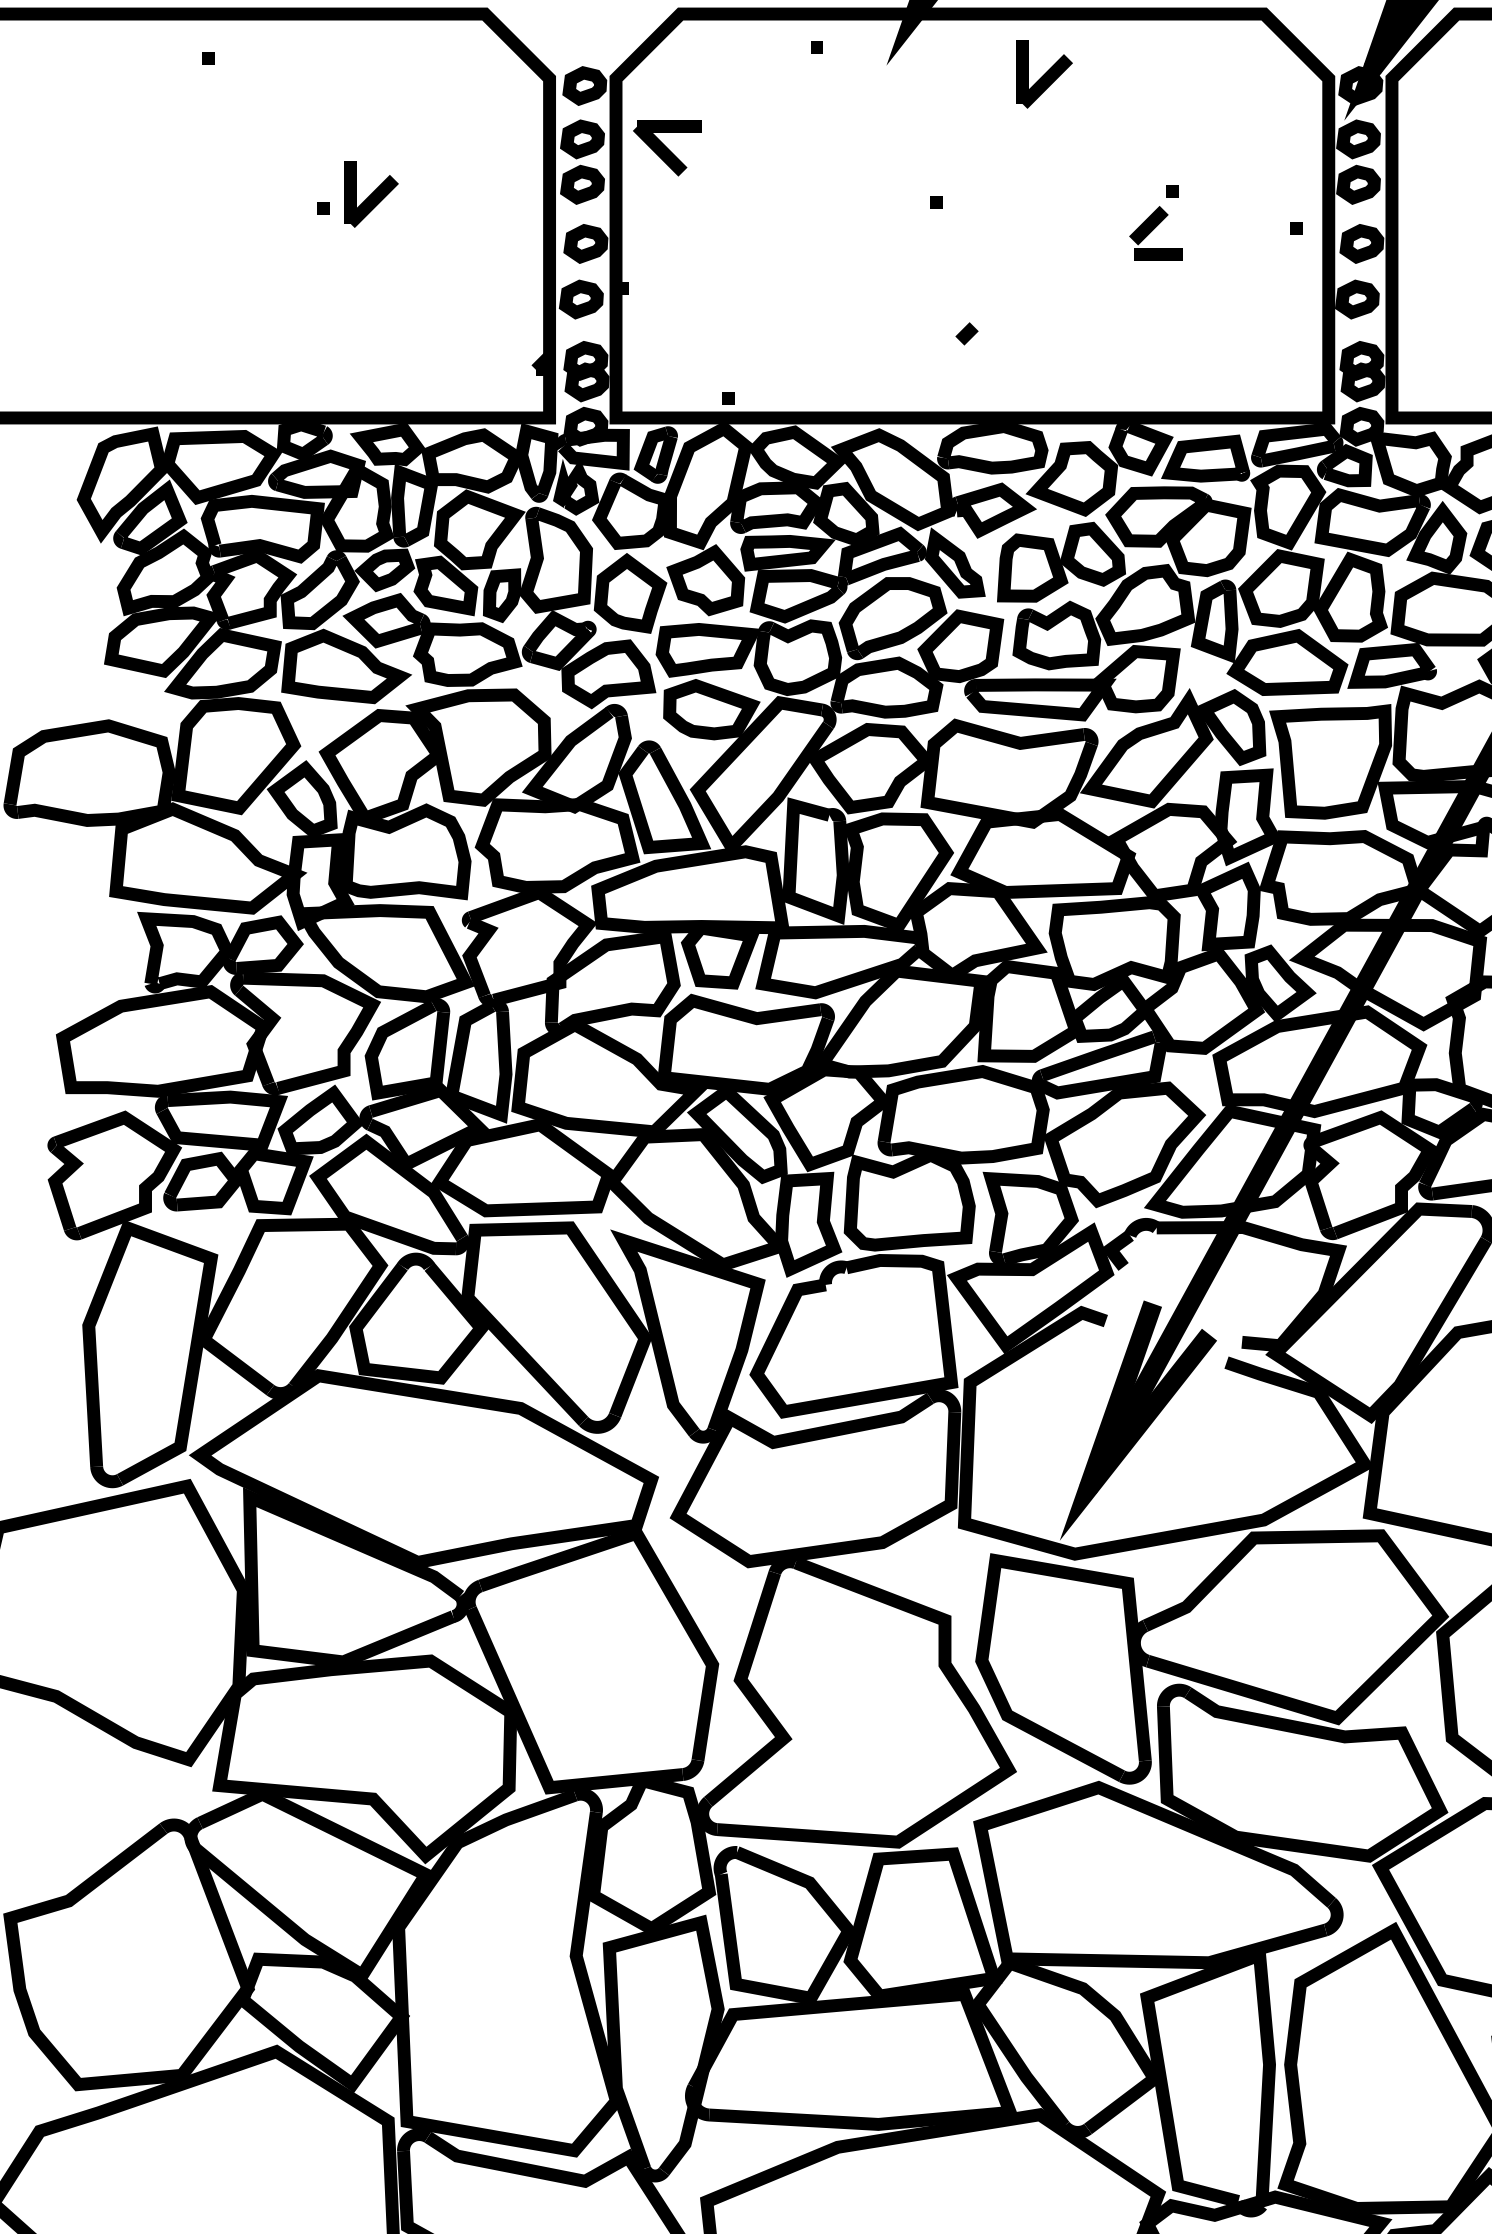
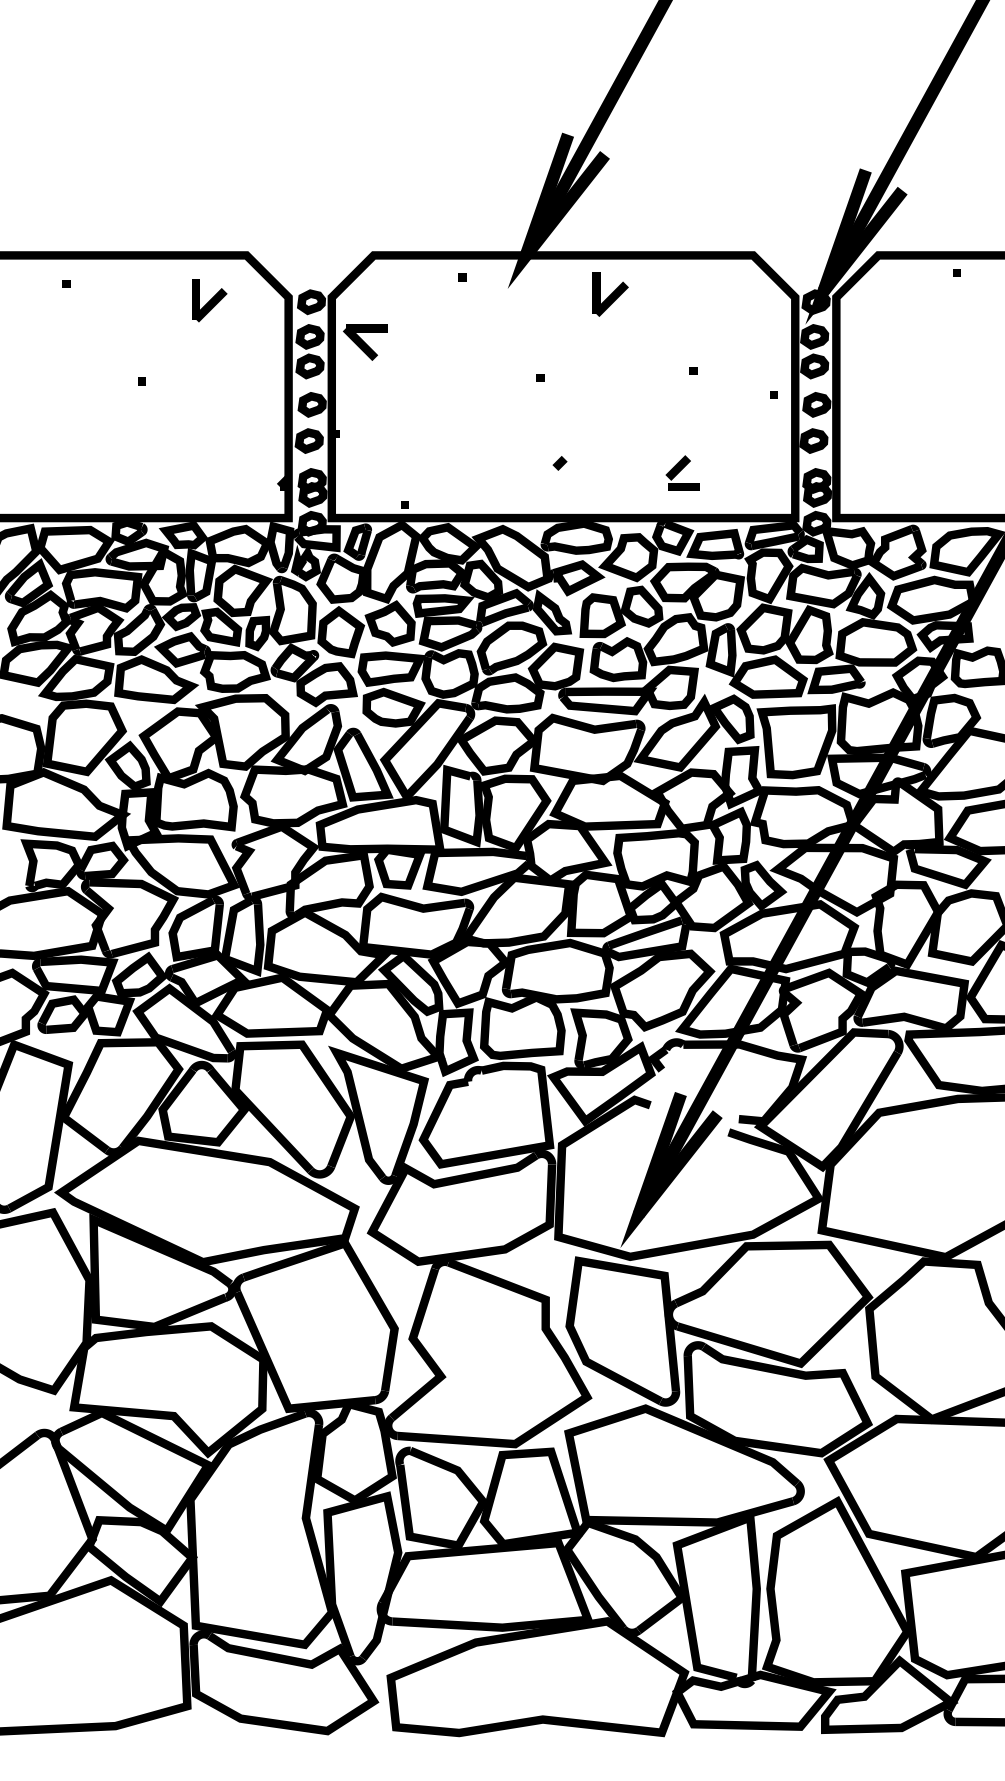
part: (371, 194) -> (209, 300), moved
part: (1155, 232) -> (682, 472), moved

